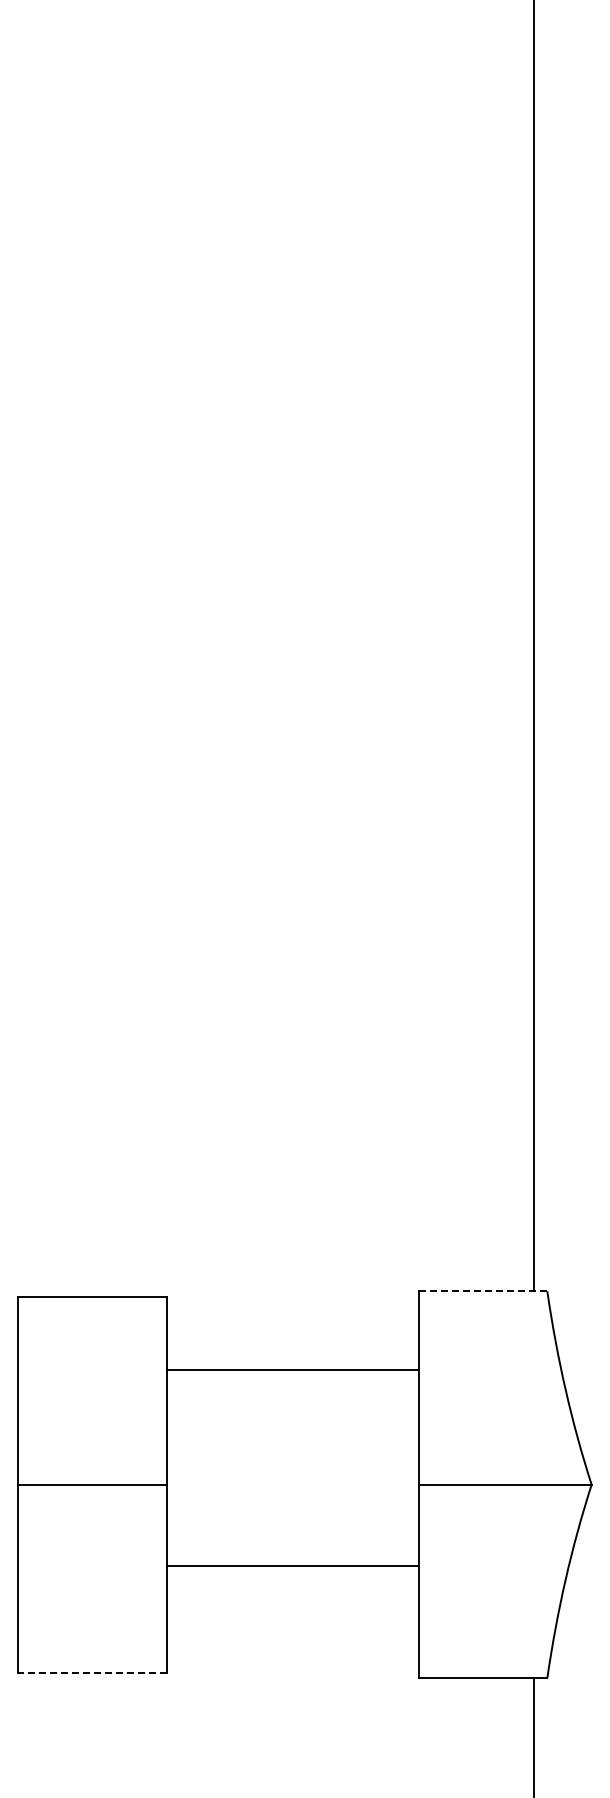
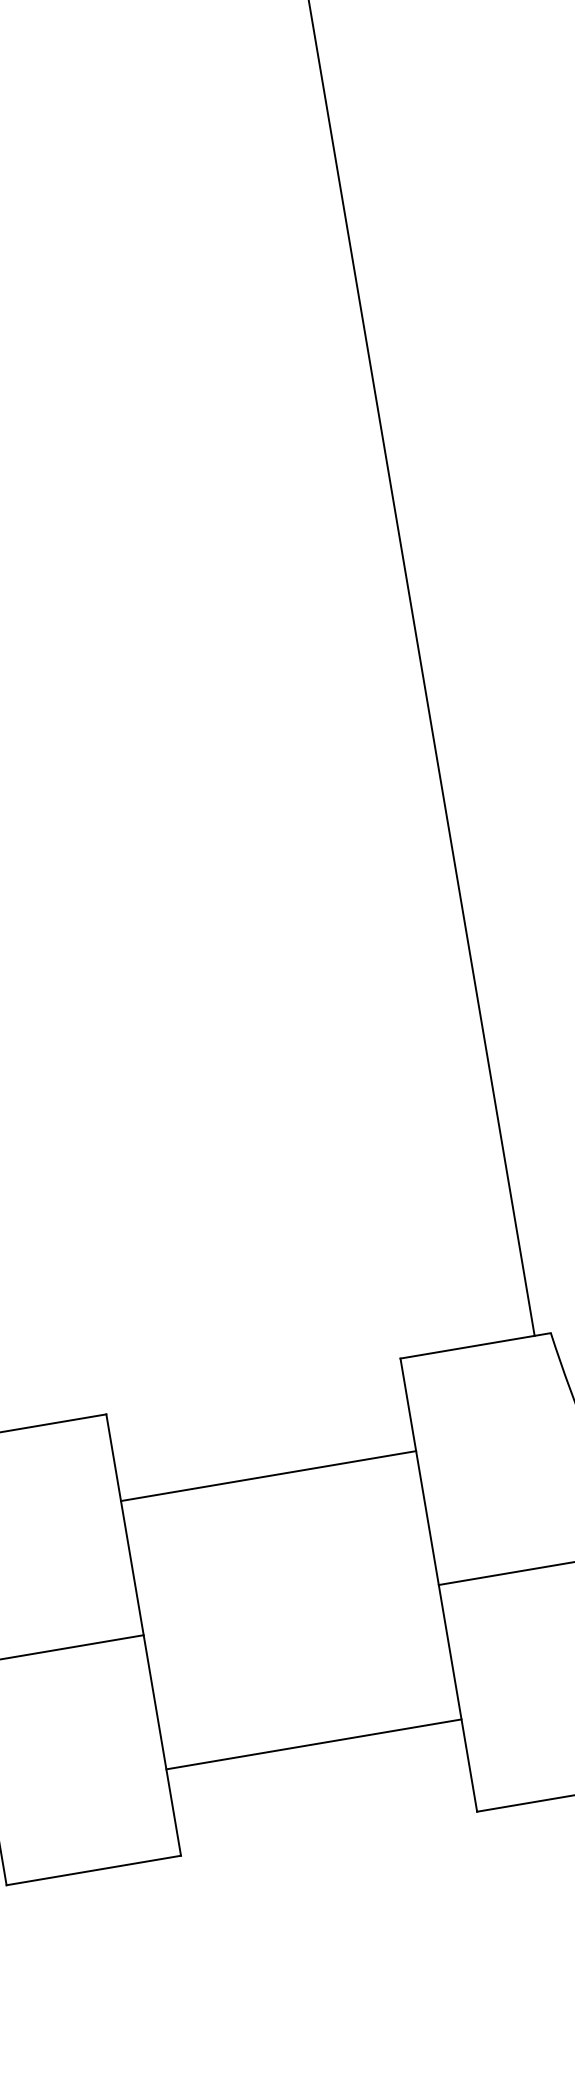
line: (483, 1291) -> (476, 1345), dashed -> solid
line: (293, 1566) -> (314, 1744), moved
line: (92, 1673) -> (93, 1870), dashed -> solid

